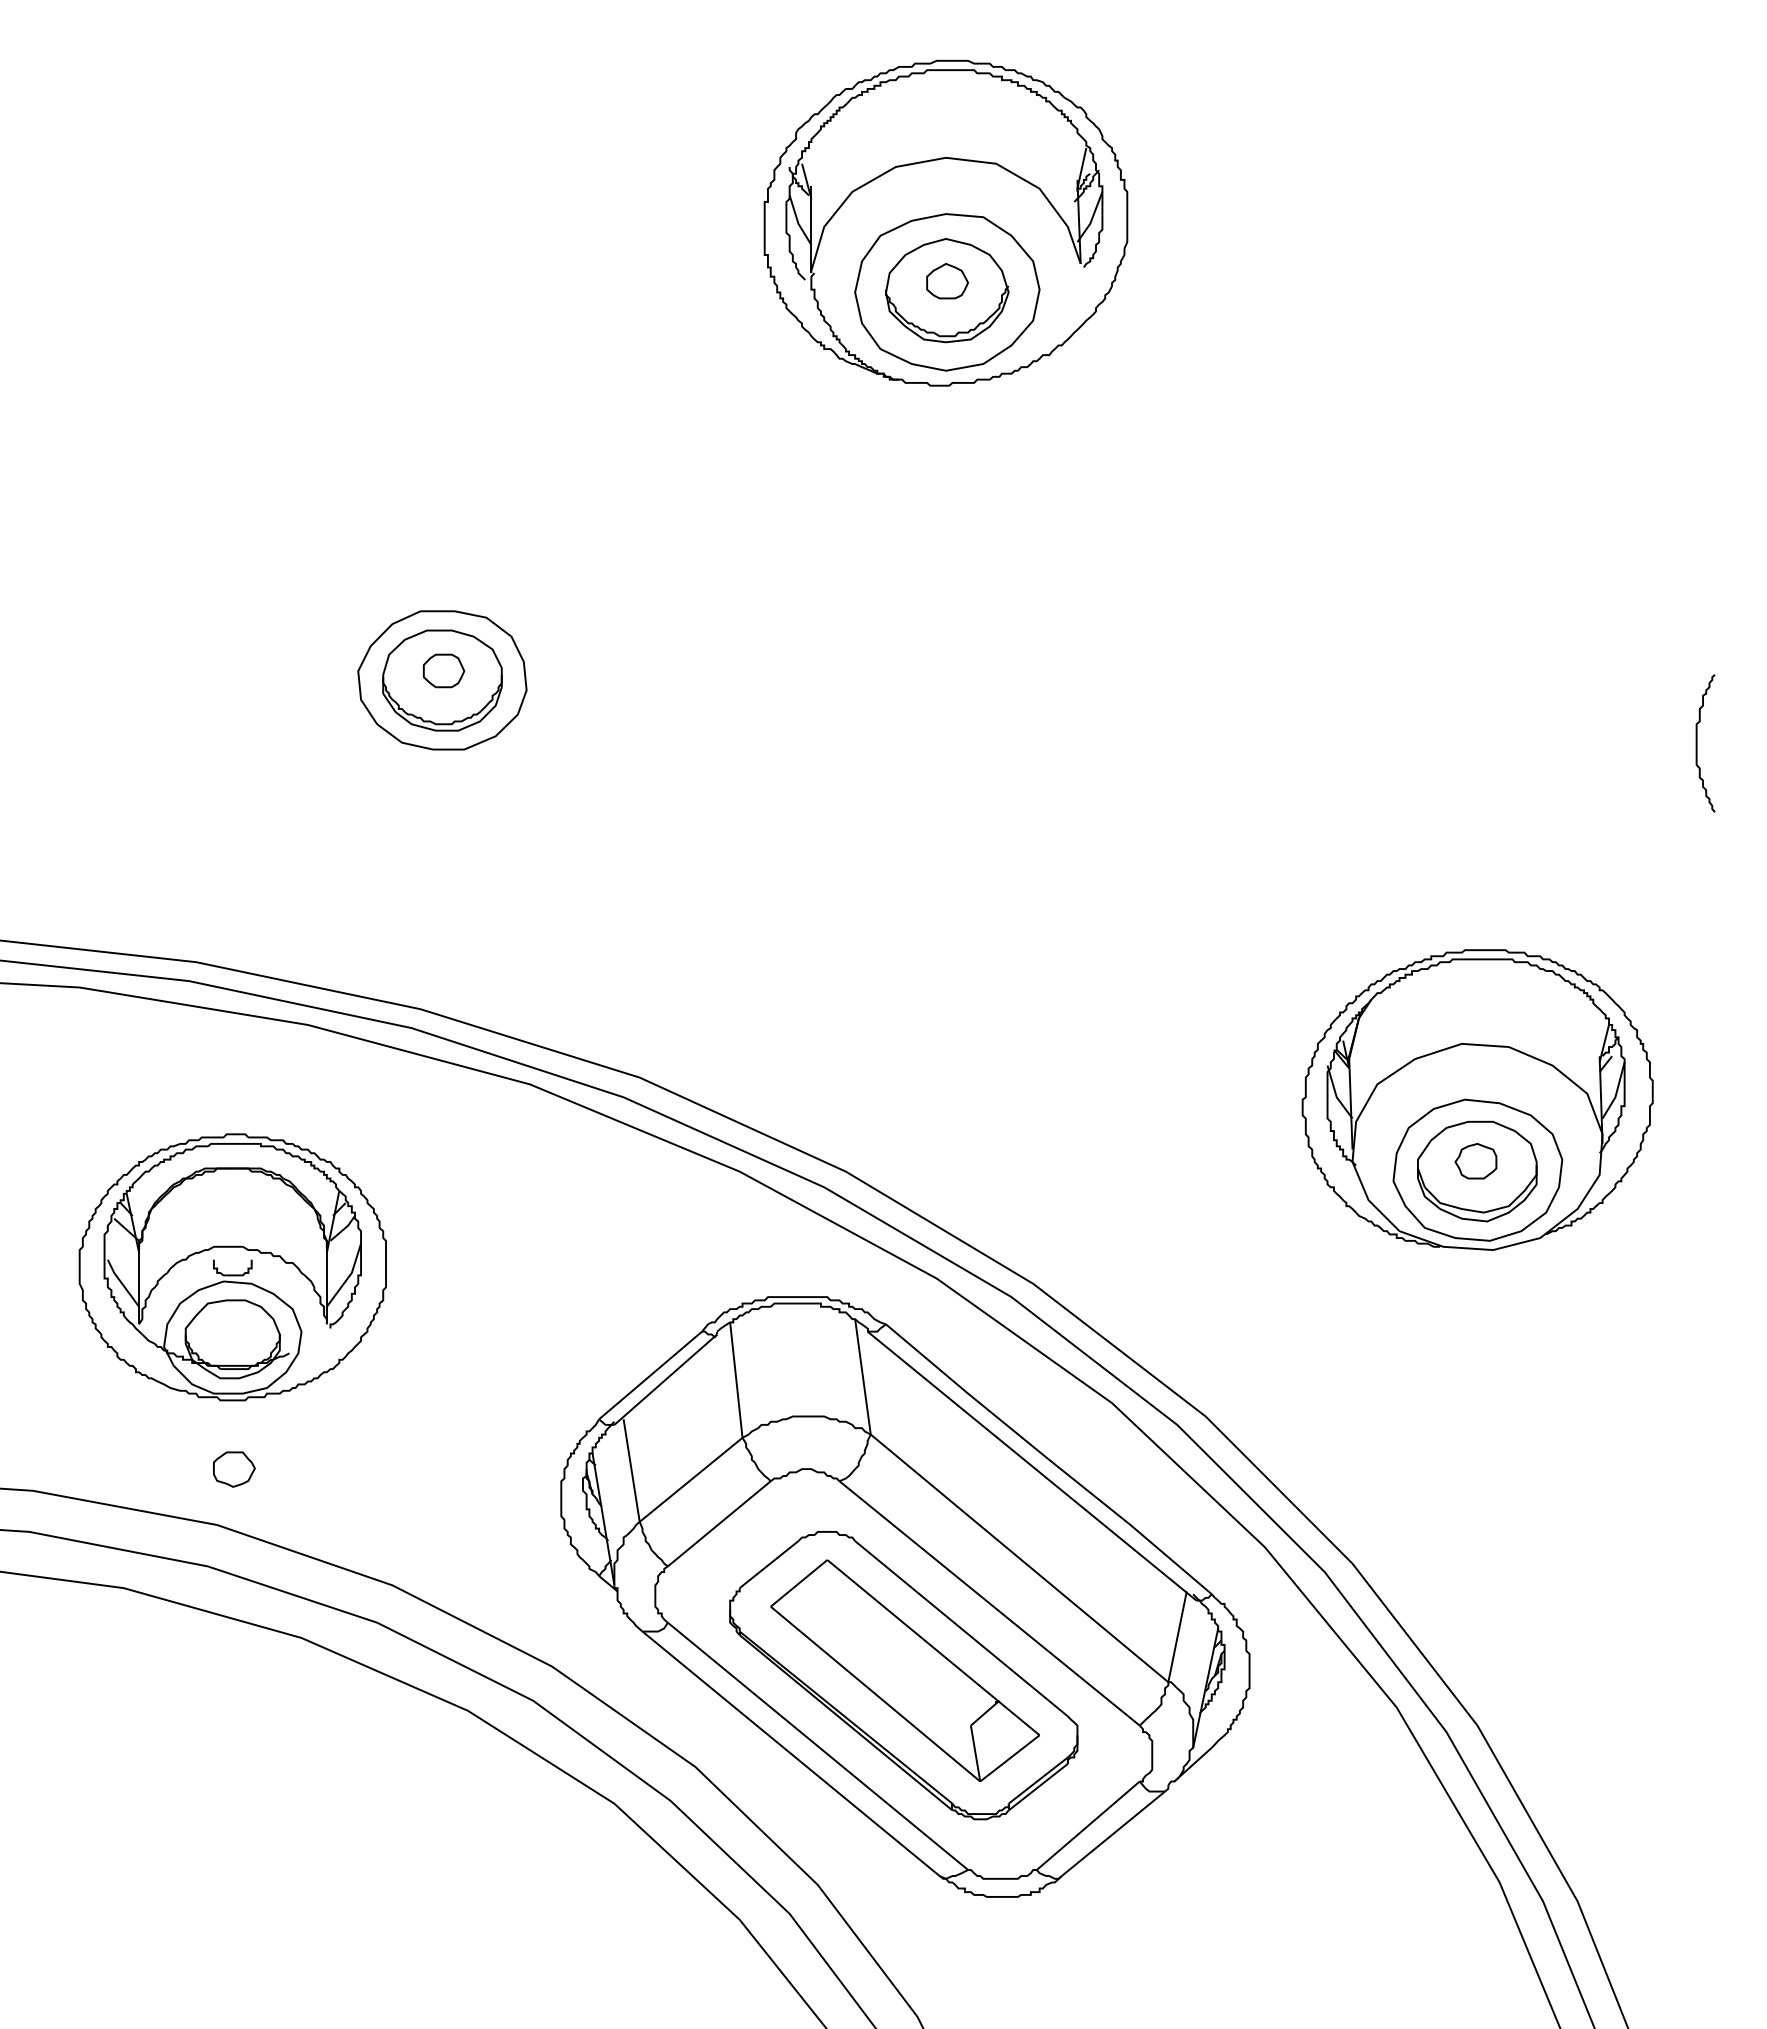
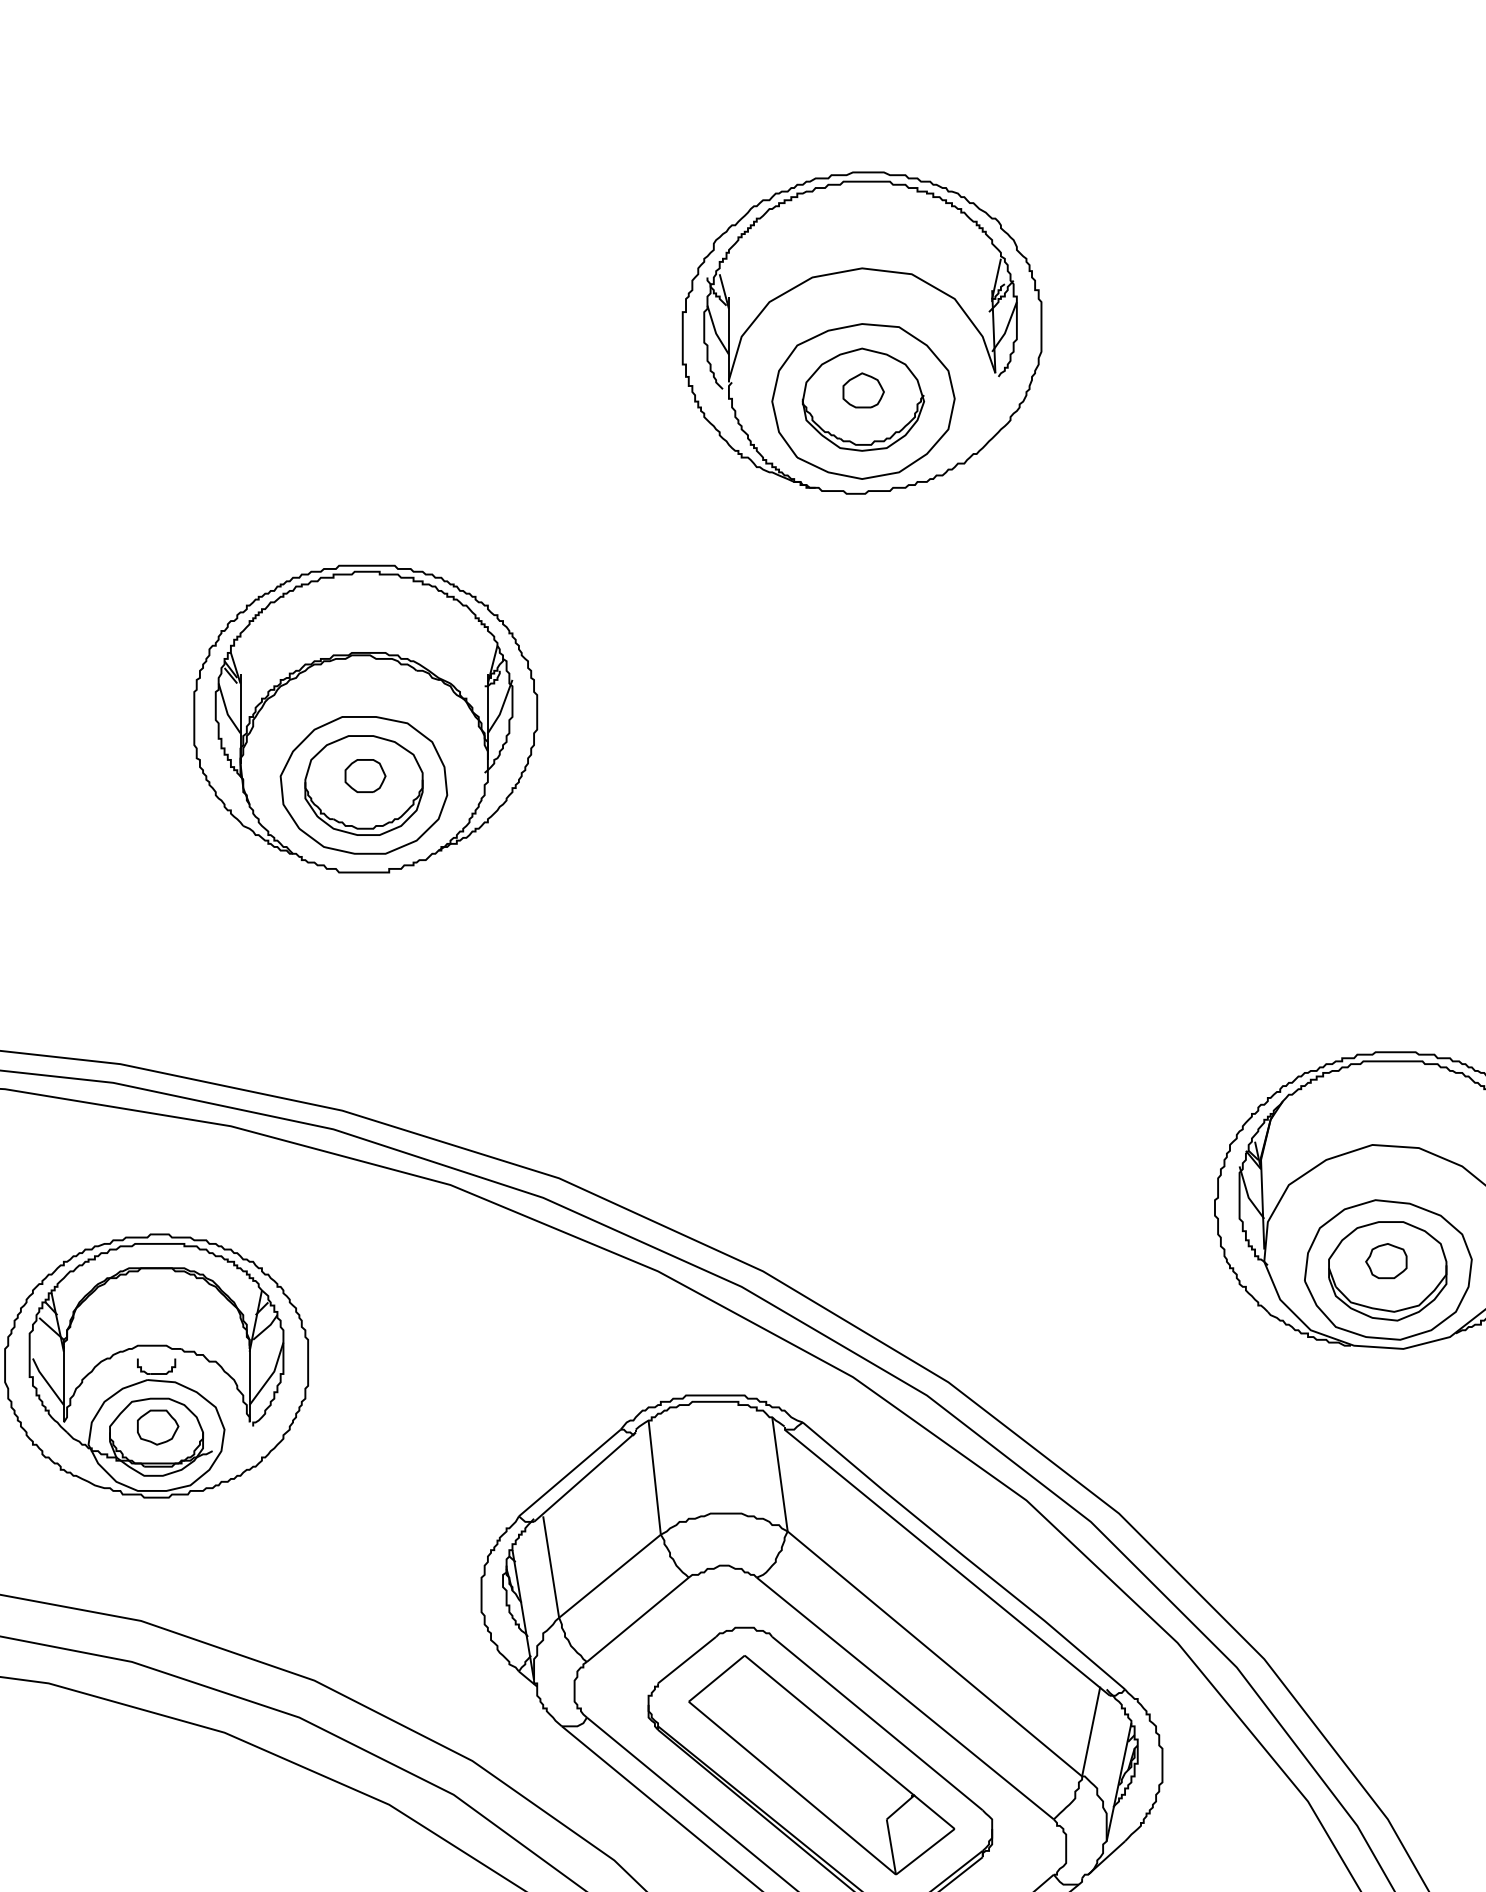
part: (444, 613) -> (365, 719), added
part: (234, 1469) -> (158, 1427), moved

